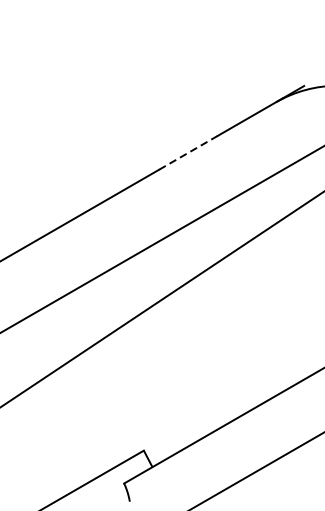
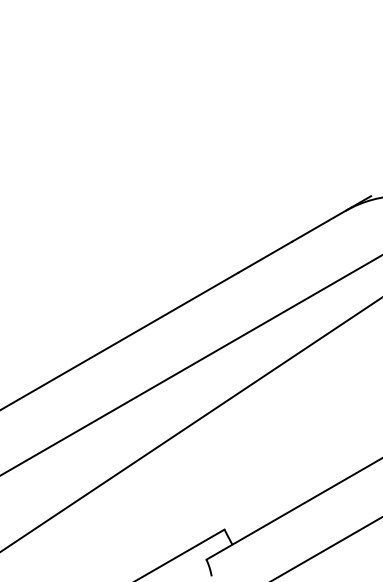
line: (187, 153) -> (264, 257), dashed -> solid

